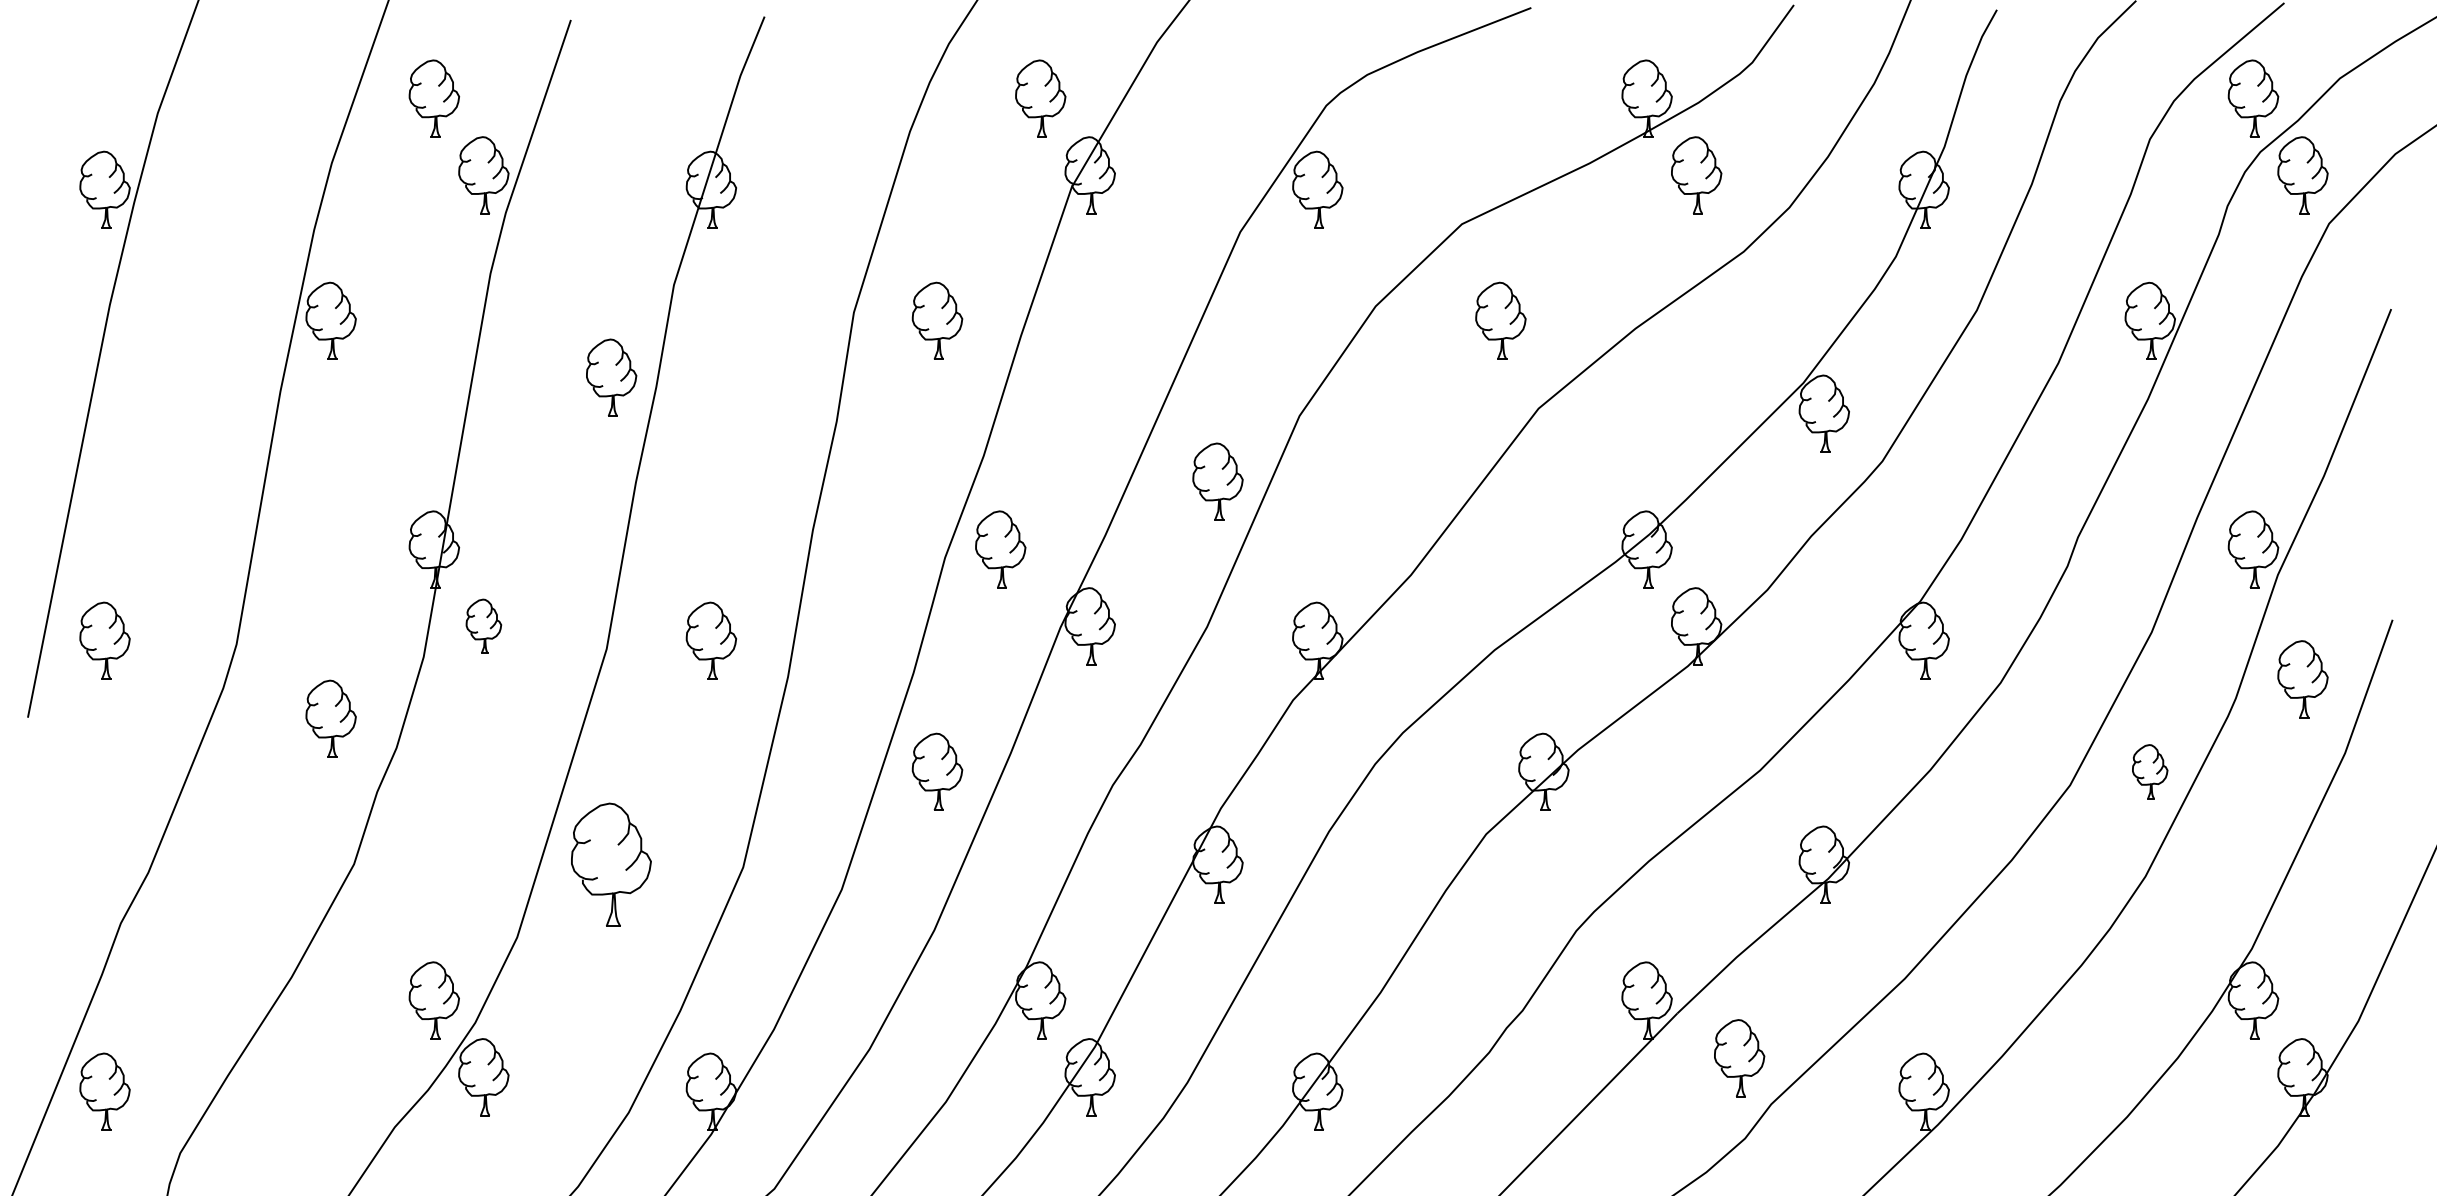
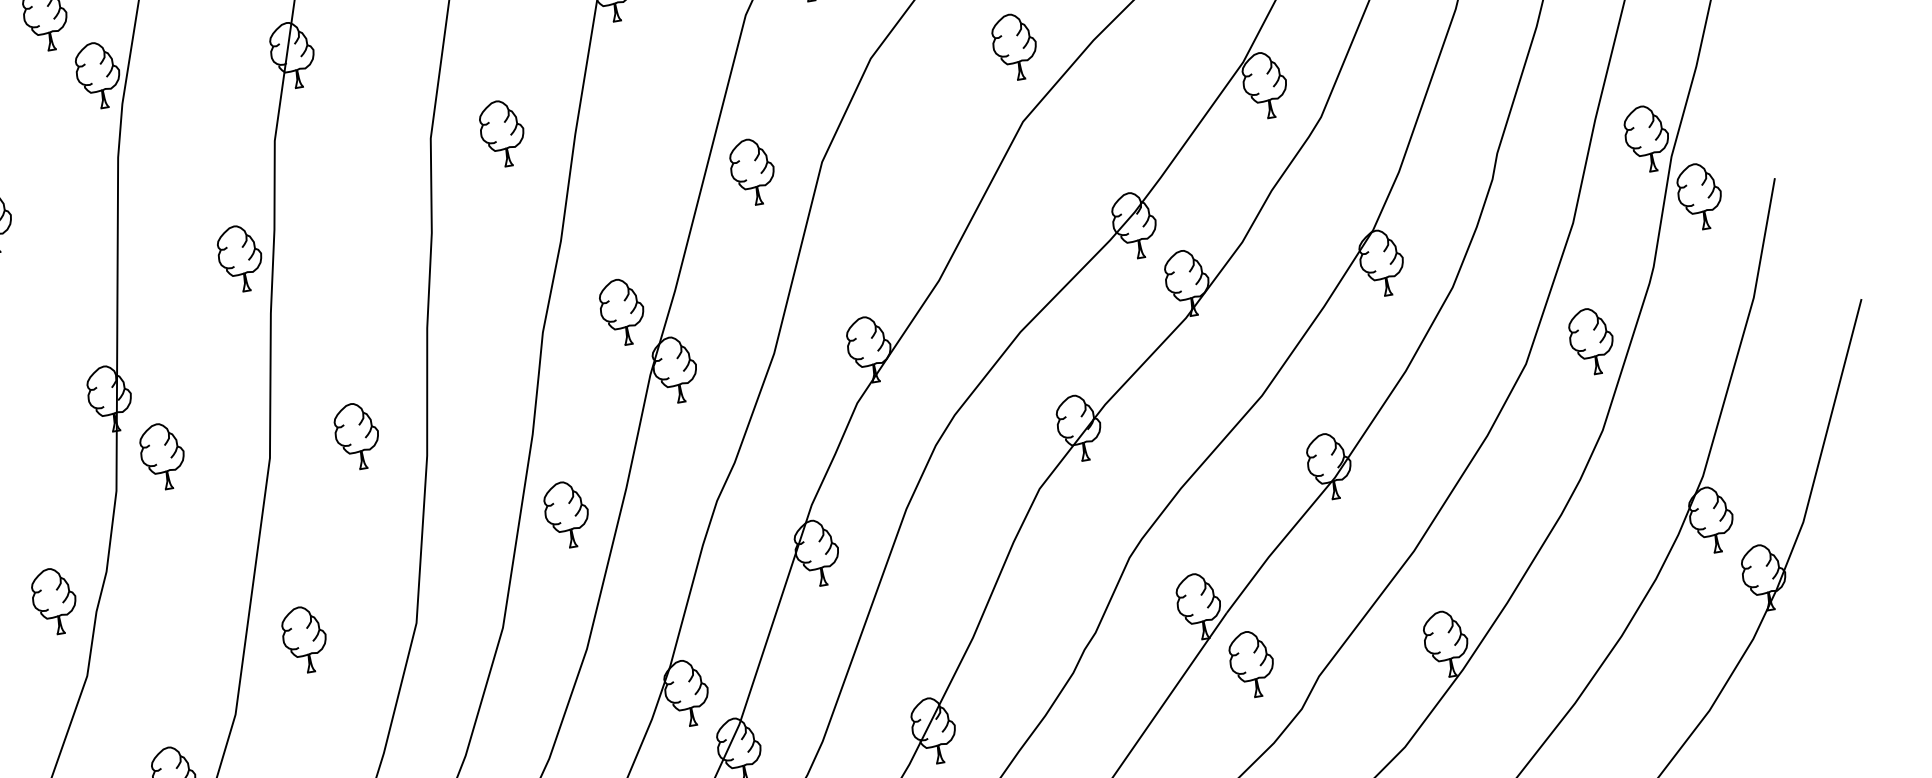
part: (1500, 320) -> (1014, 46), moved
part: (611, 377) -> (240, 258), moved
part: (1217, 481) -> (752, 171), moved
part: (1000, 549) -> (622, 312), moved
part: (483, 626) -> (162, 456), size x1.43
part: (2302, 679) -> (1699, 196), moved
part: (330, 718) -> (54, 601), moved
part: (2149, 771) -> (1591, 341), size x1.43
part: (611, 864) -> (304, 639), size x0.62
part: (1739, 1058) -> (1252, 664), moved

